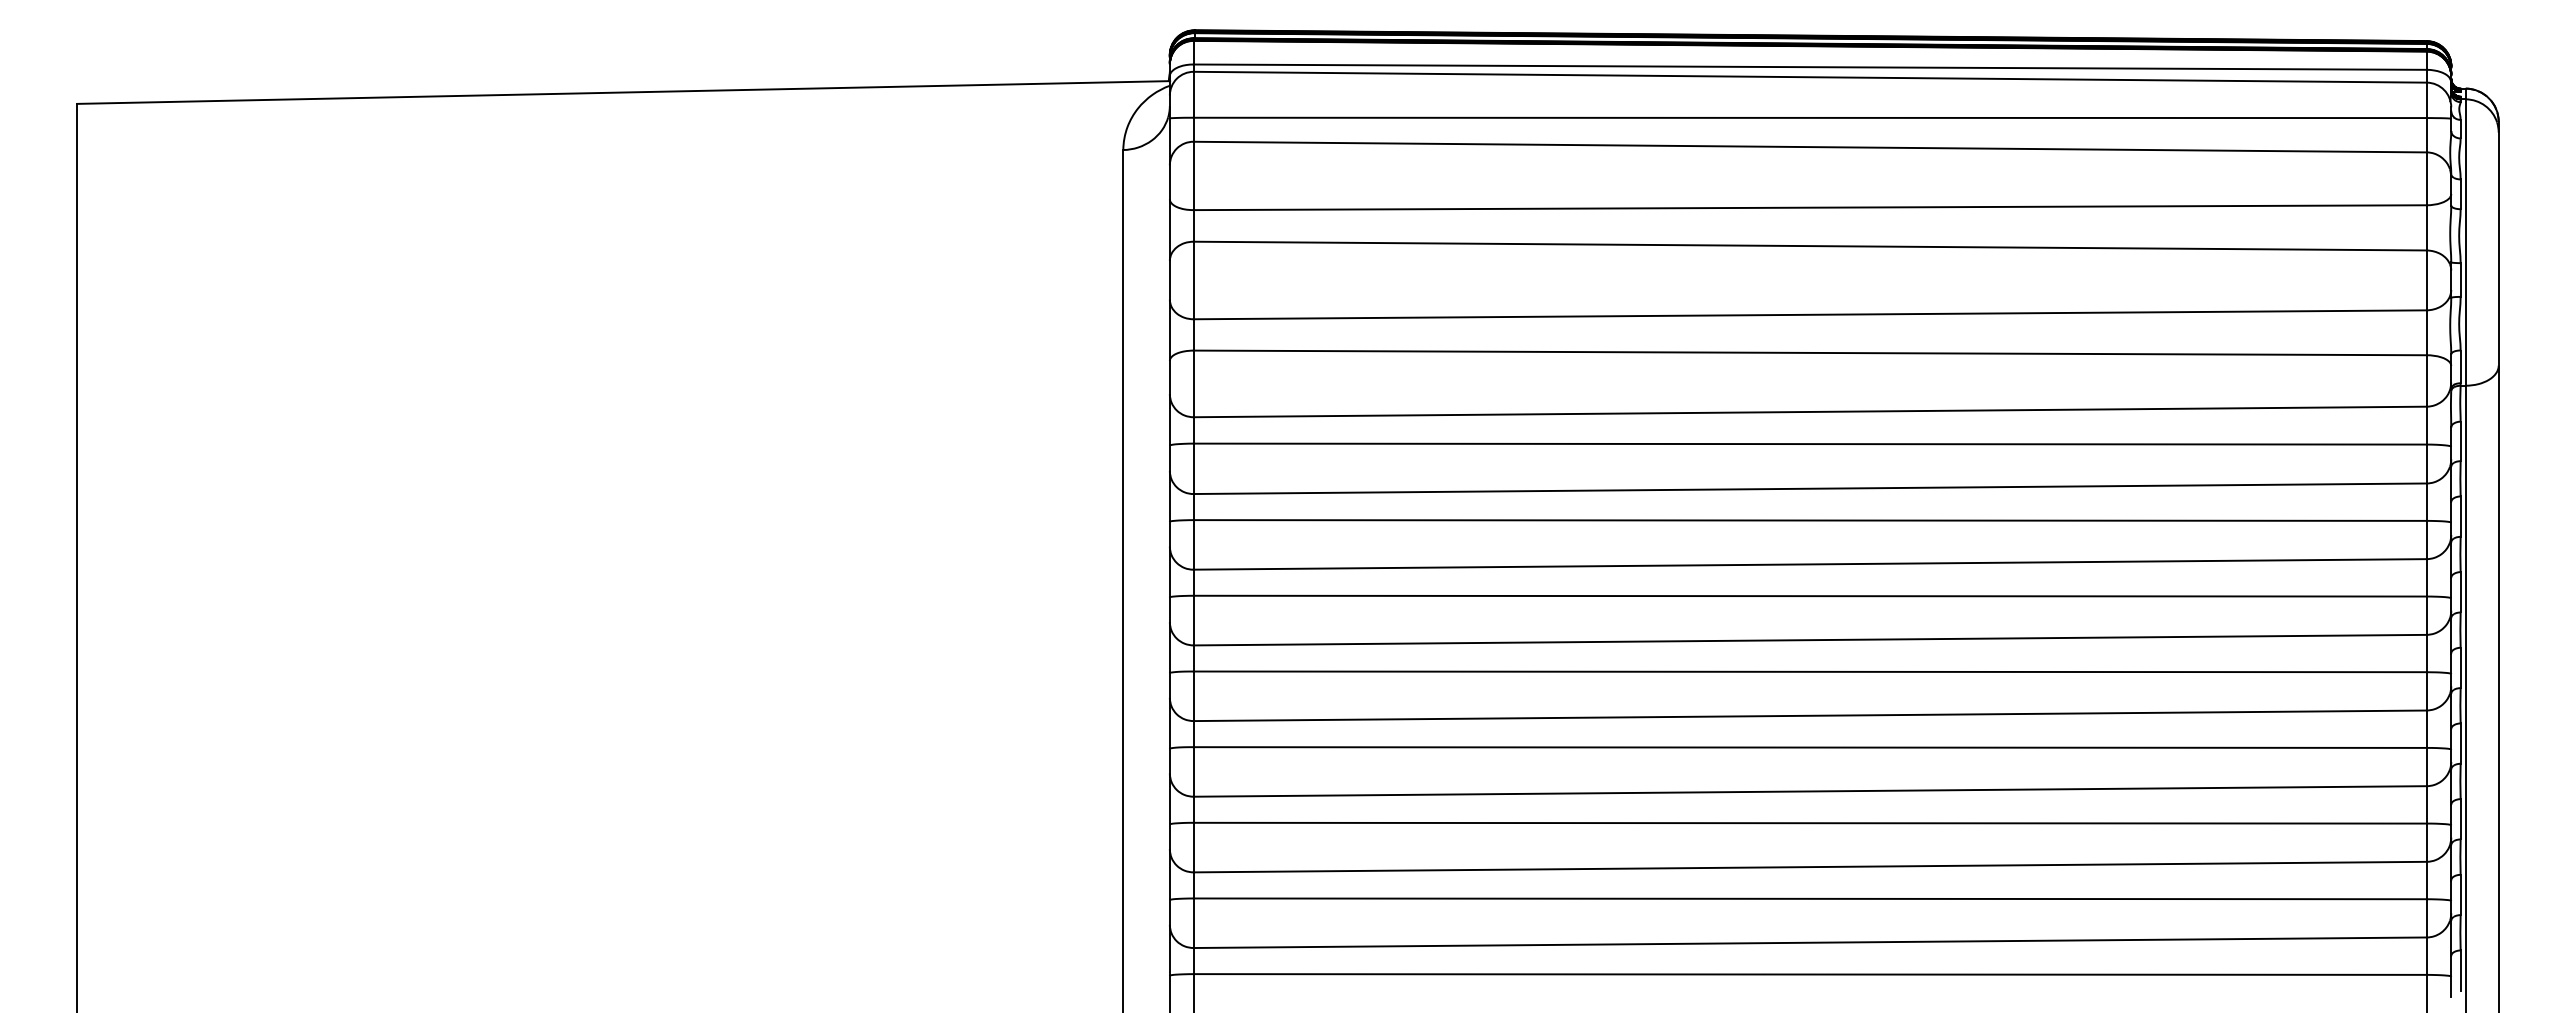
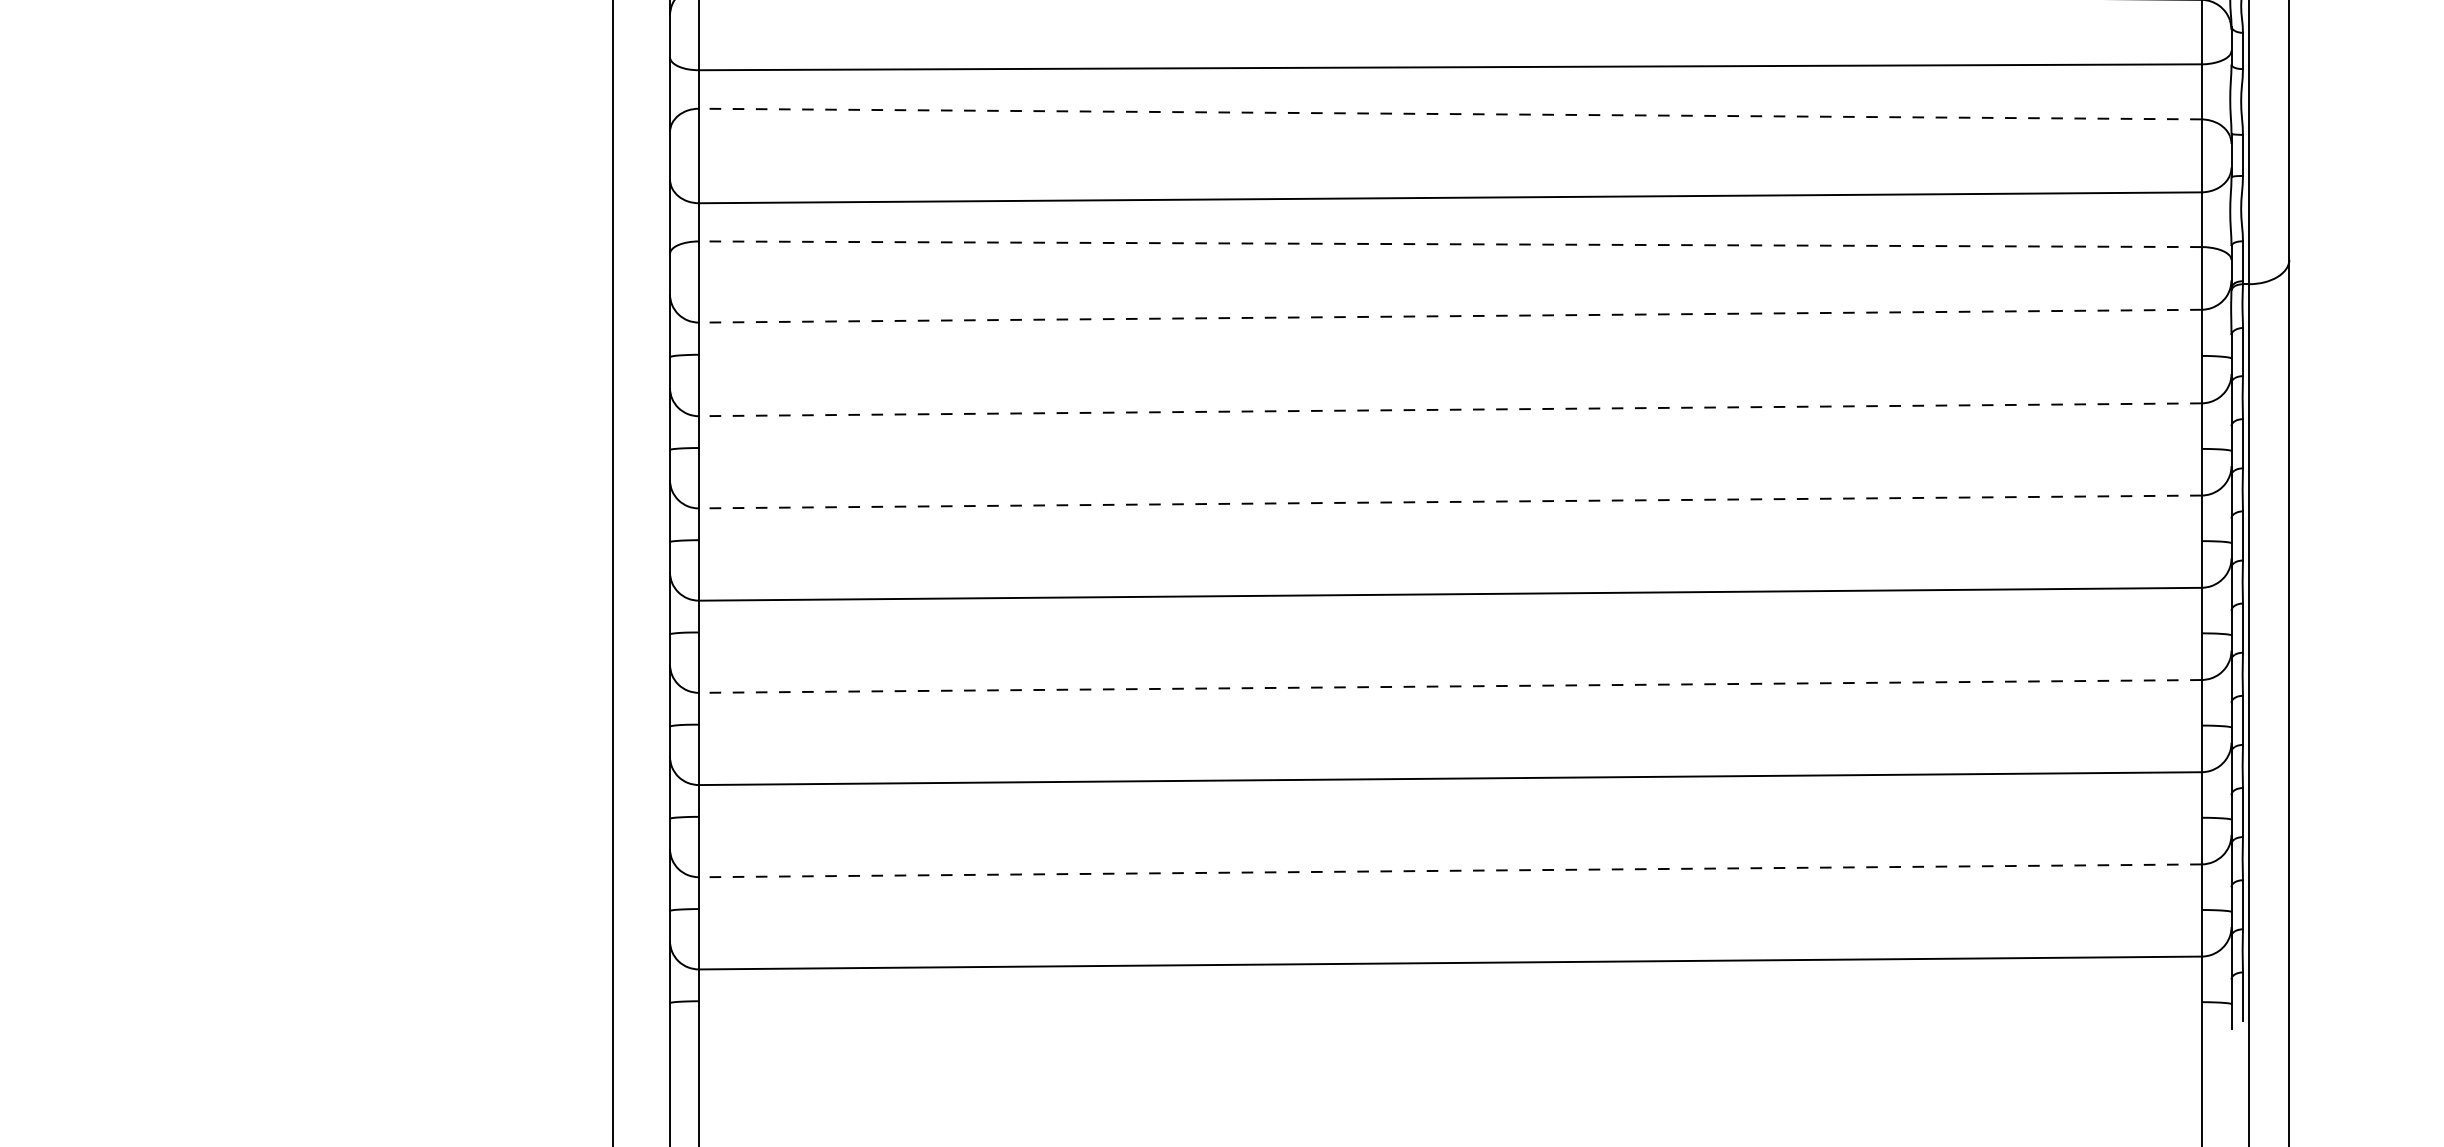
line: (1810, 246) -> (1450, 114), solid -> dashed
line: (1809, 352) -> (1449, 243), solid -> dashed
line: (1810, 411) -> (1450, 315), solid -> dashed
line: (1809, 443) -> (1449, 354), removed
line: (1810, 488) -> (1450, 409), solid -> dashed
line: (1809, 520) -> (1449, 448), removed
line: (1810, 564) -> (1450, 502), solid -> dashed
line: (1809, 595) -> (1449, 539), removed
line: (1809, 671) -> (1449, 632), removed
line: (1810, 715) -> (1450, 686), solid -> dashed
line: (1809, 747) -> (1449, 725), removed
line: (1809, 822) -> (1449, 816), removed
line: (1810, 867) -> (1450, 871), solid -> dashed
line: (1809, 898) -> (1449, 909), removed
line: (1809, 974) -> (1449, 1001), removed

